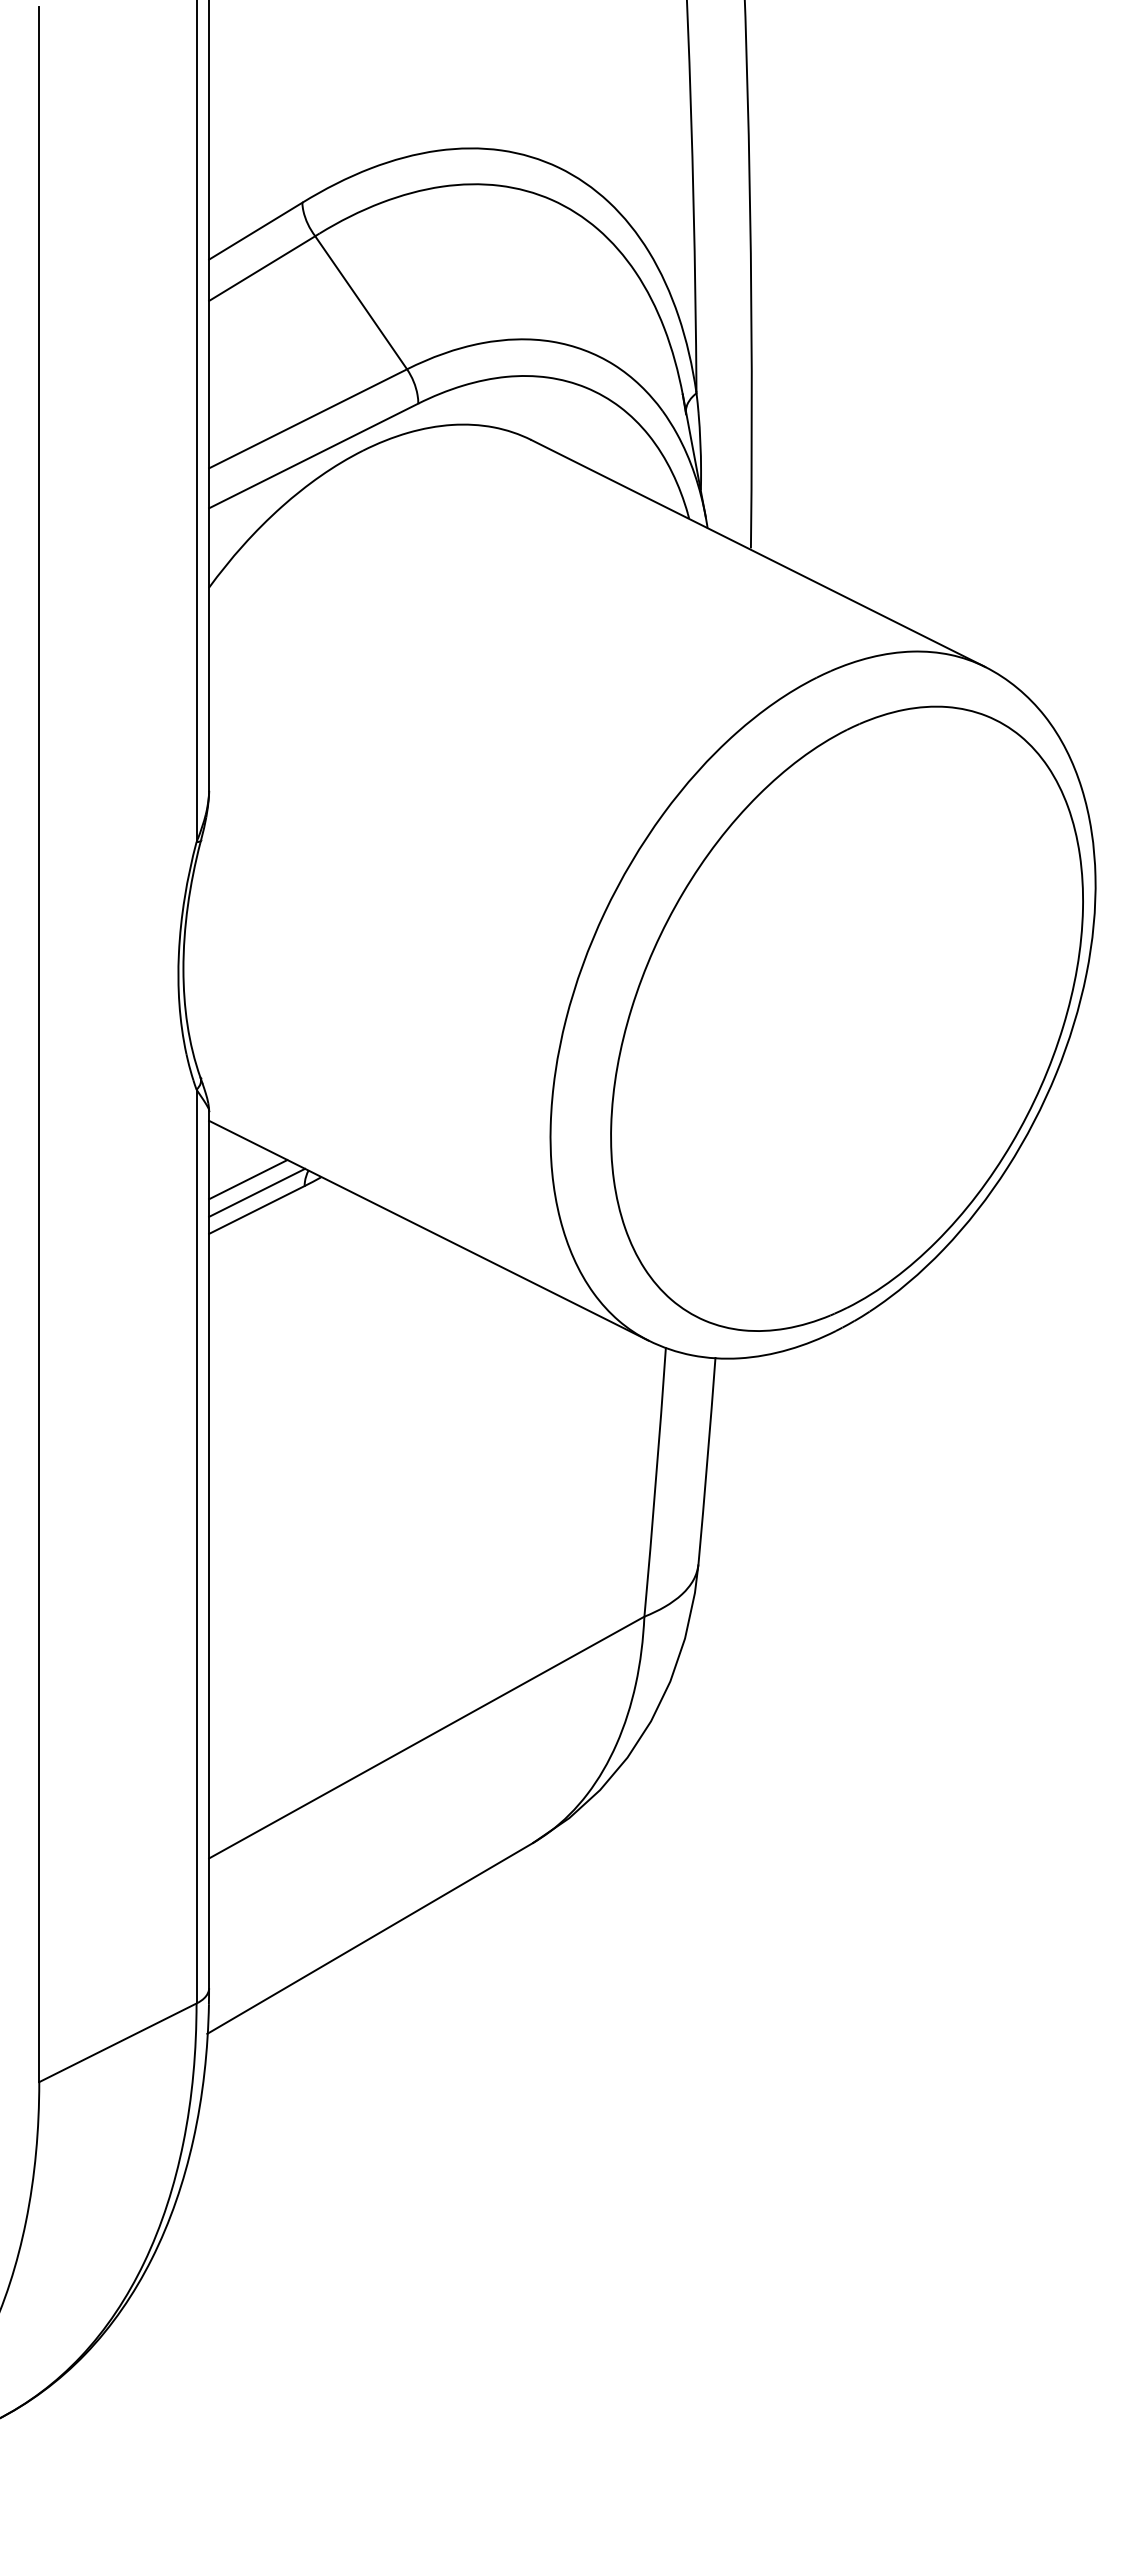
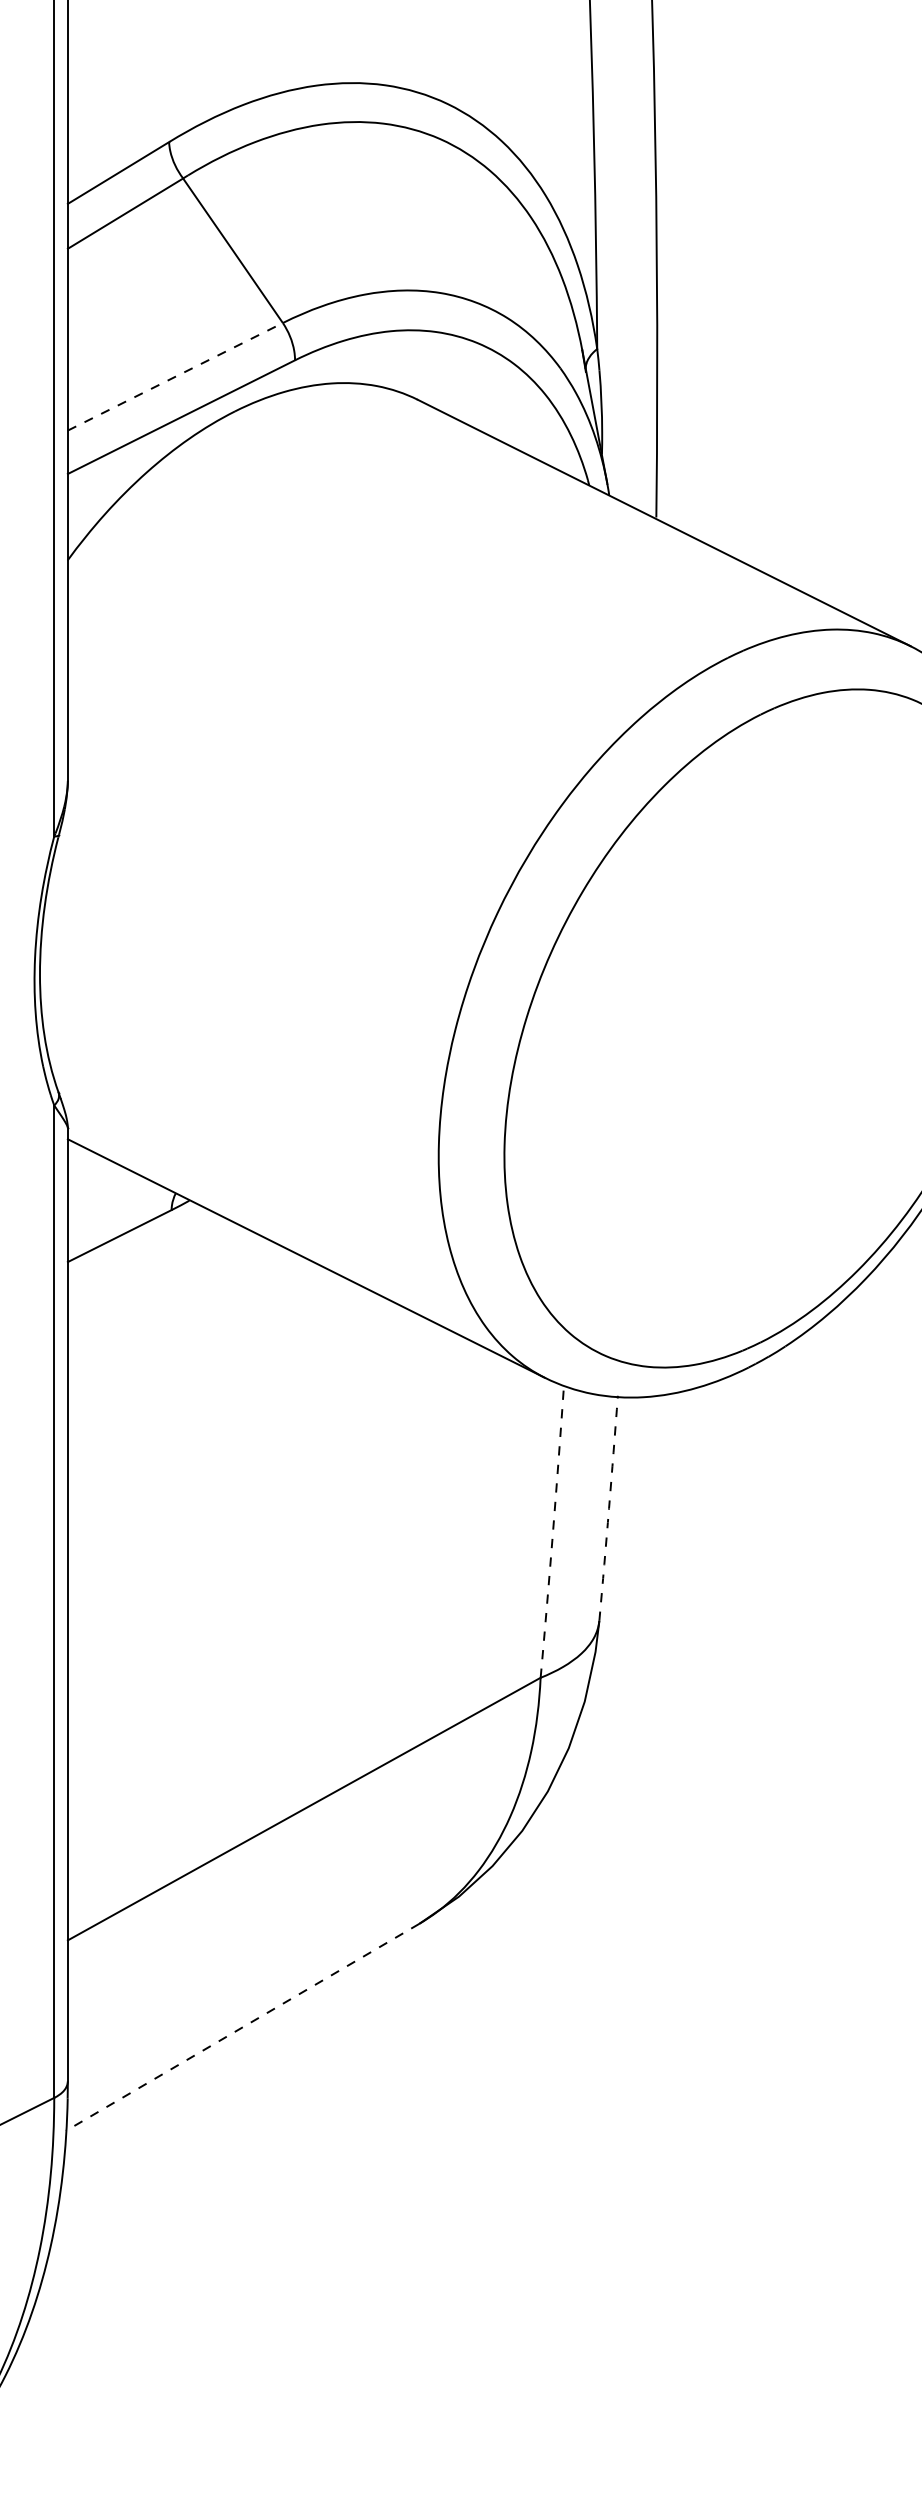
line: (308, 418) -> (175, 376), solid -> dashed
line: (248, 1179) -> (110, 1202), removed
line: (257, 1192) -> (120, 1217), removed
arc: (707, 1460) -> (609, 1508), solid -> dashed
arc: (655, 1482) -> (552, 1532), solid -> dashed
line: (369, 1938) -> (242, 2027), solid -> dashed

